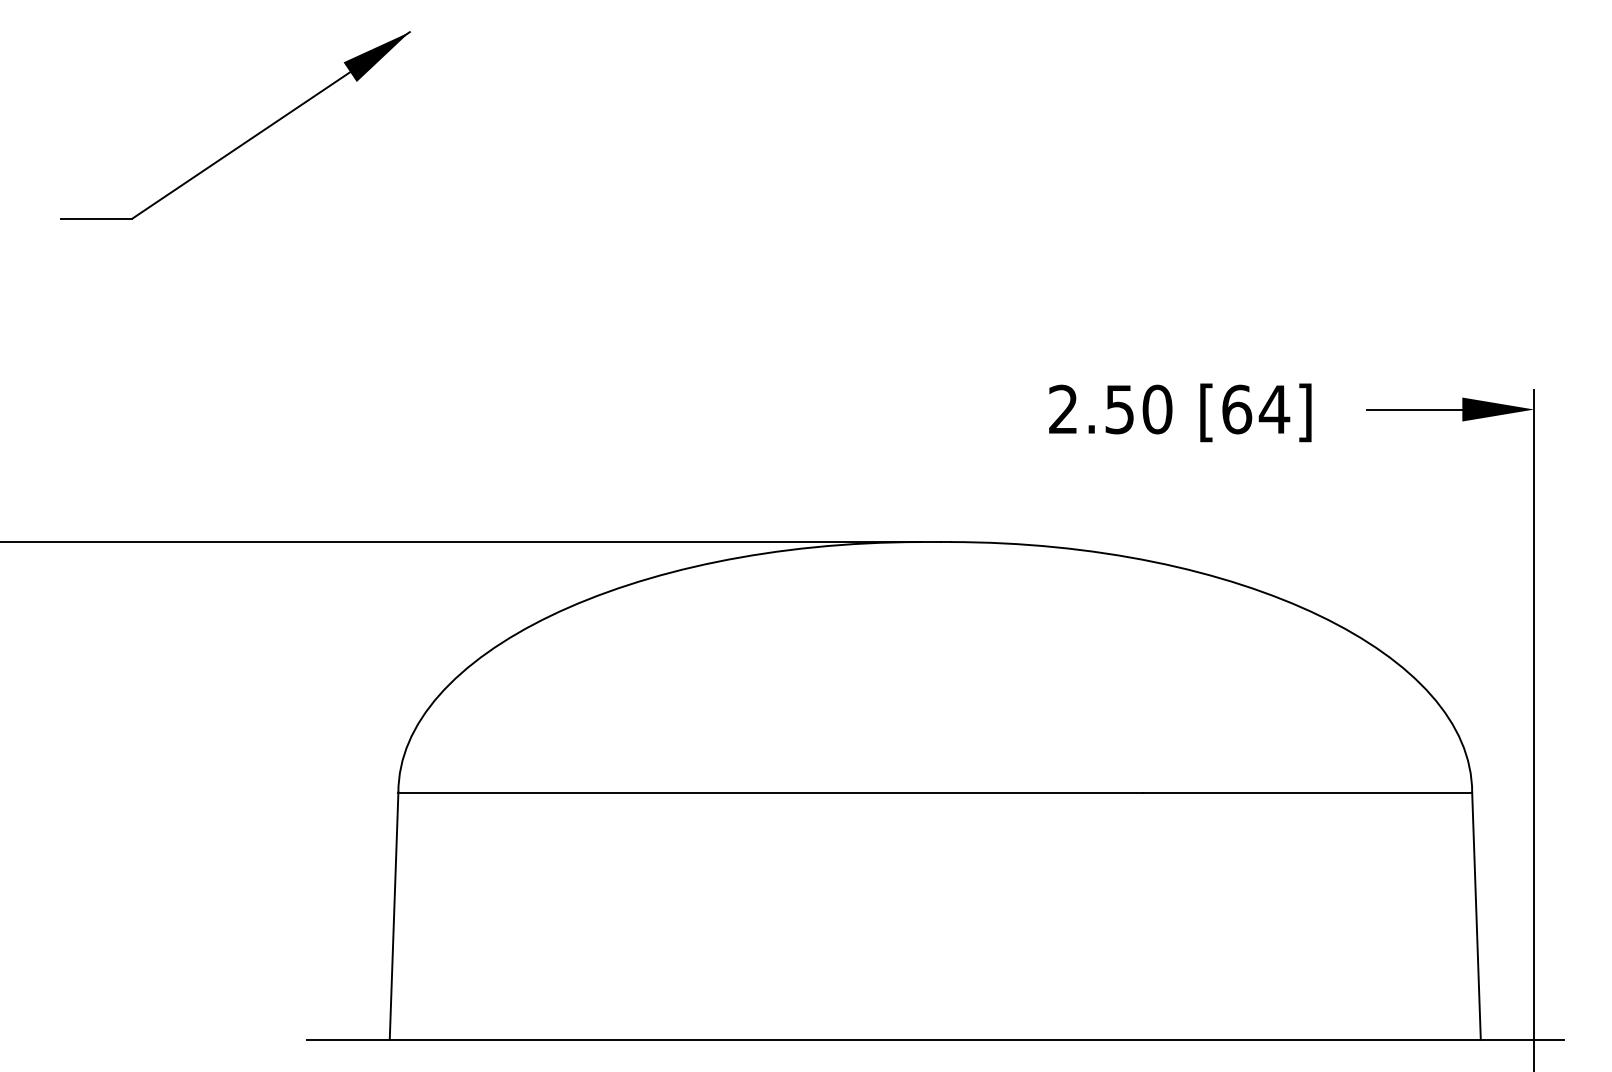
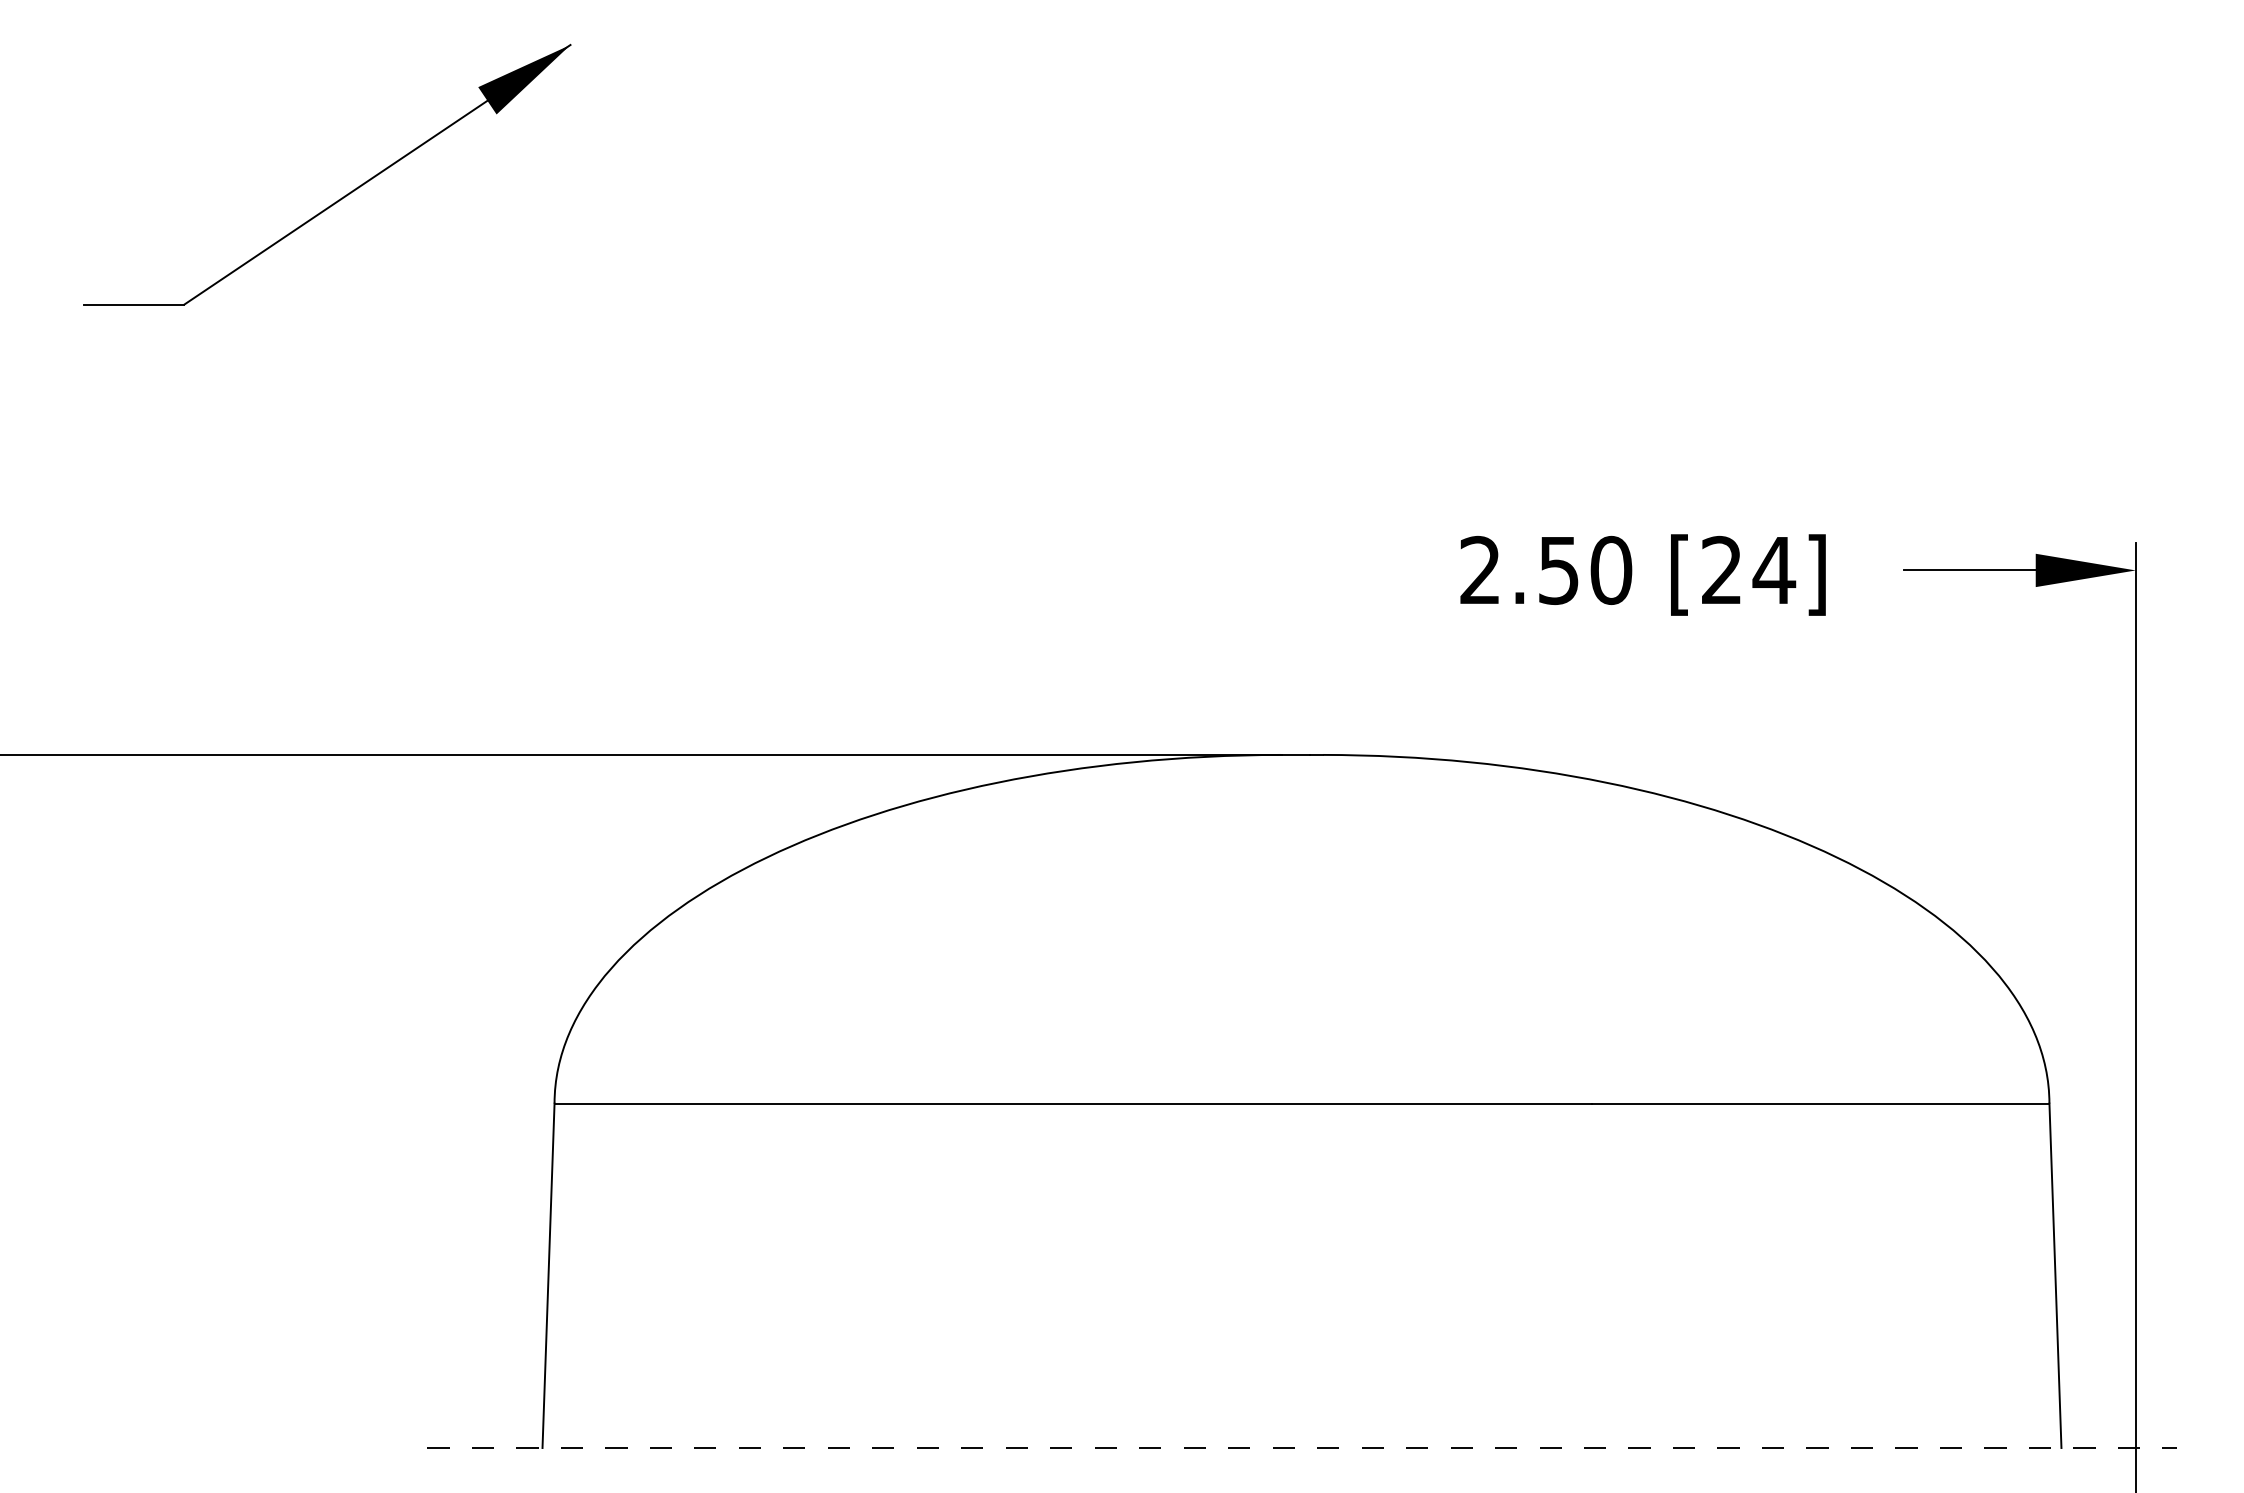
text: (1237, 408) -> (1722, 569), [64] -> [24]
line: (935, 1040) -> (1302, 1448), solid -> dashed

